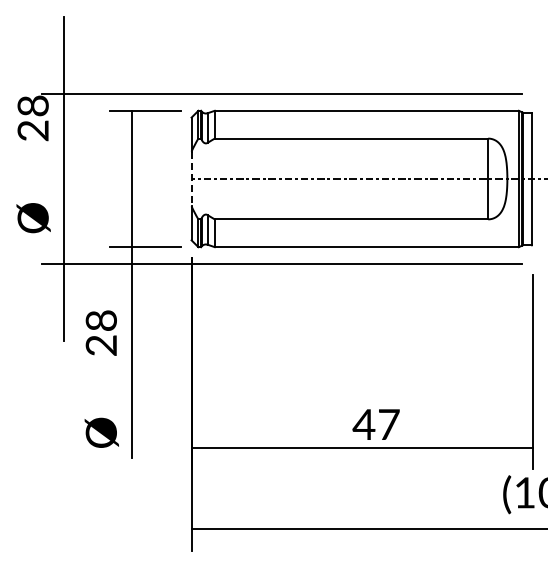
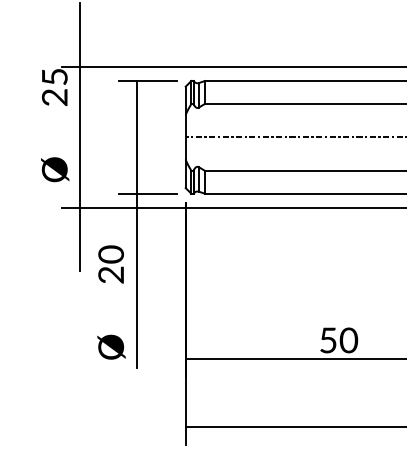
text: (32, 105) -> (54, 76), 28 -> 25
line: (191, 179) -> (185, 137), dashed -> solid
text: (101, 320) -> (111, 254), 28 -> 20
text: (376, 424) -> (338, 340), 47 -> 50

